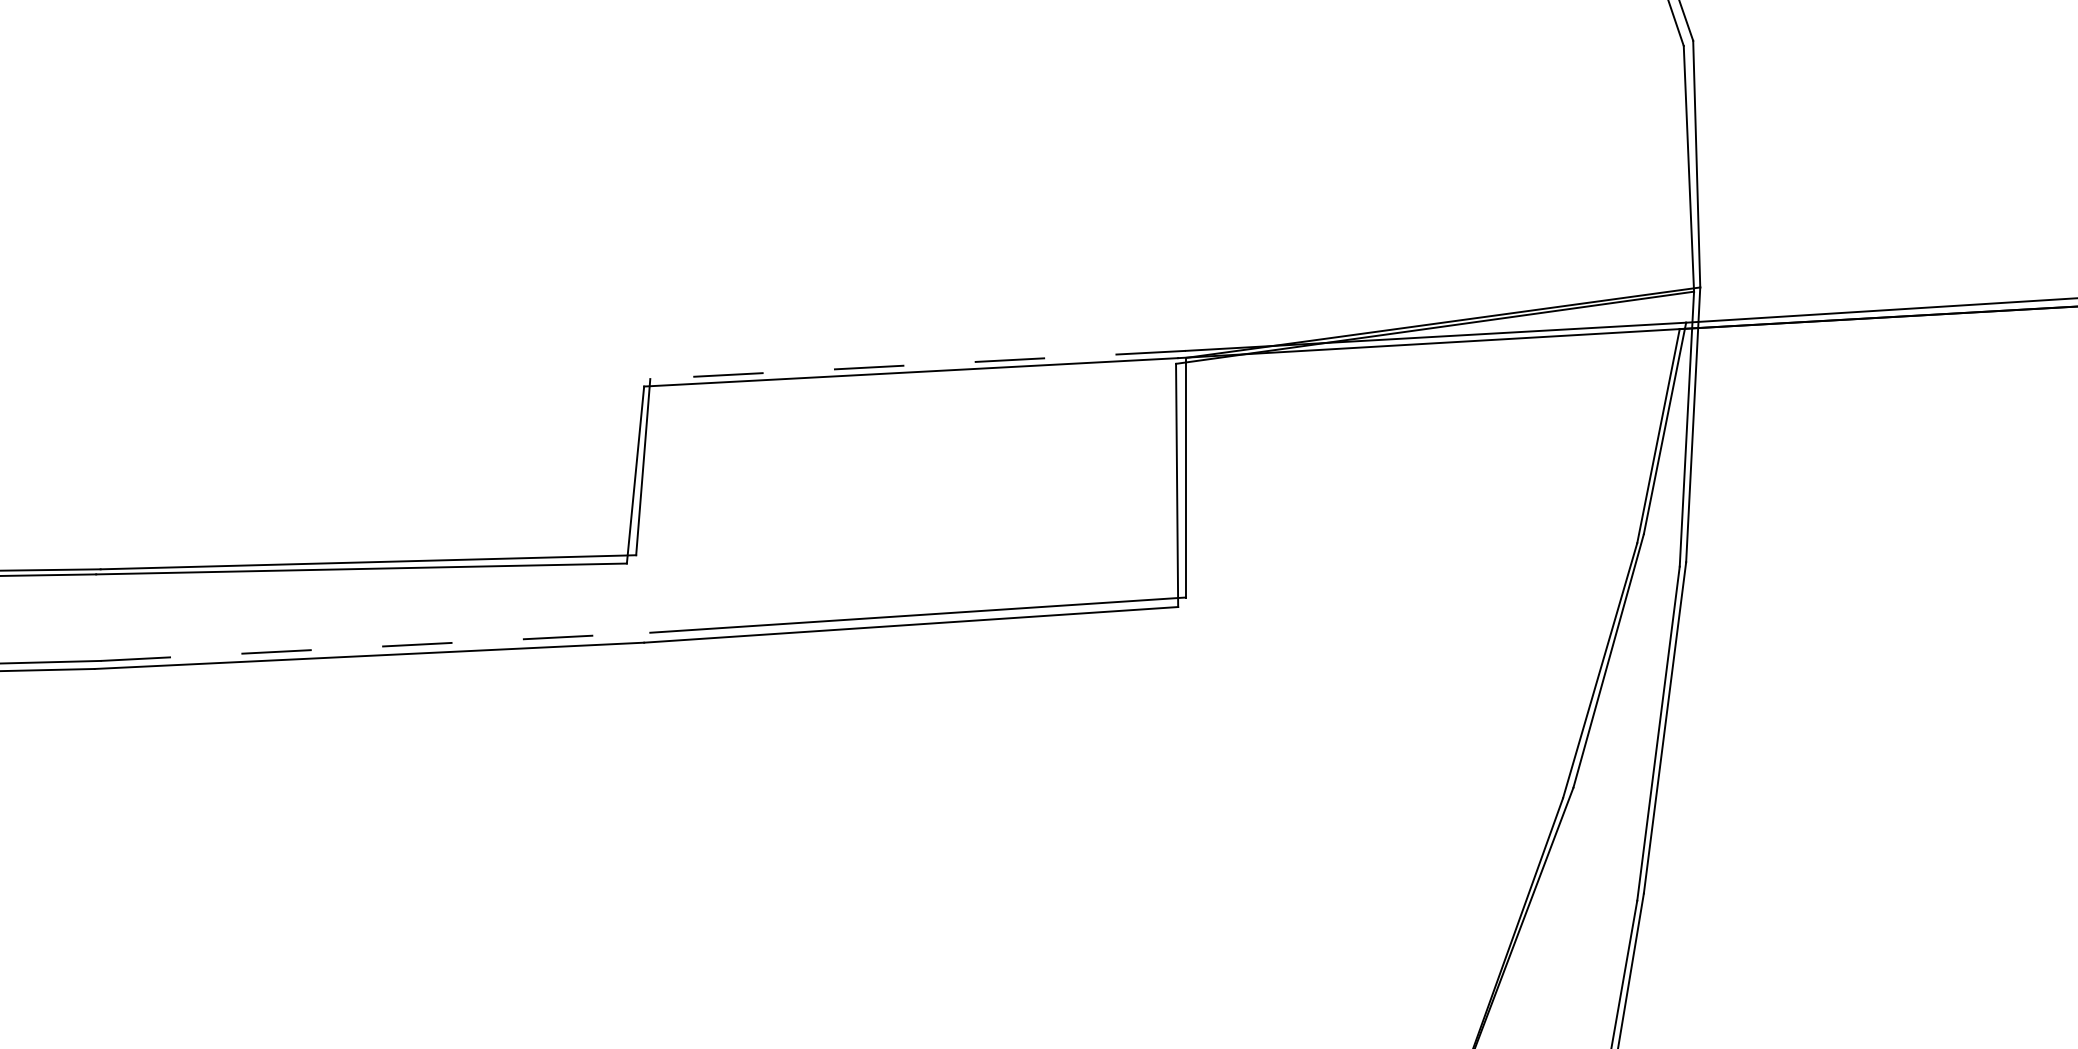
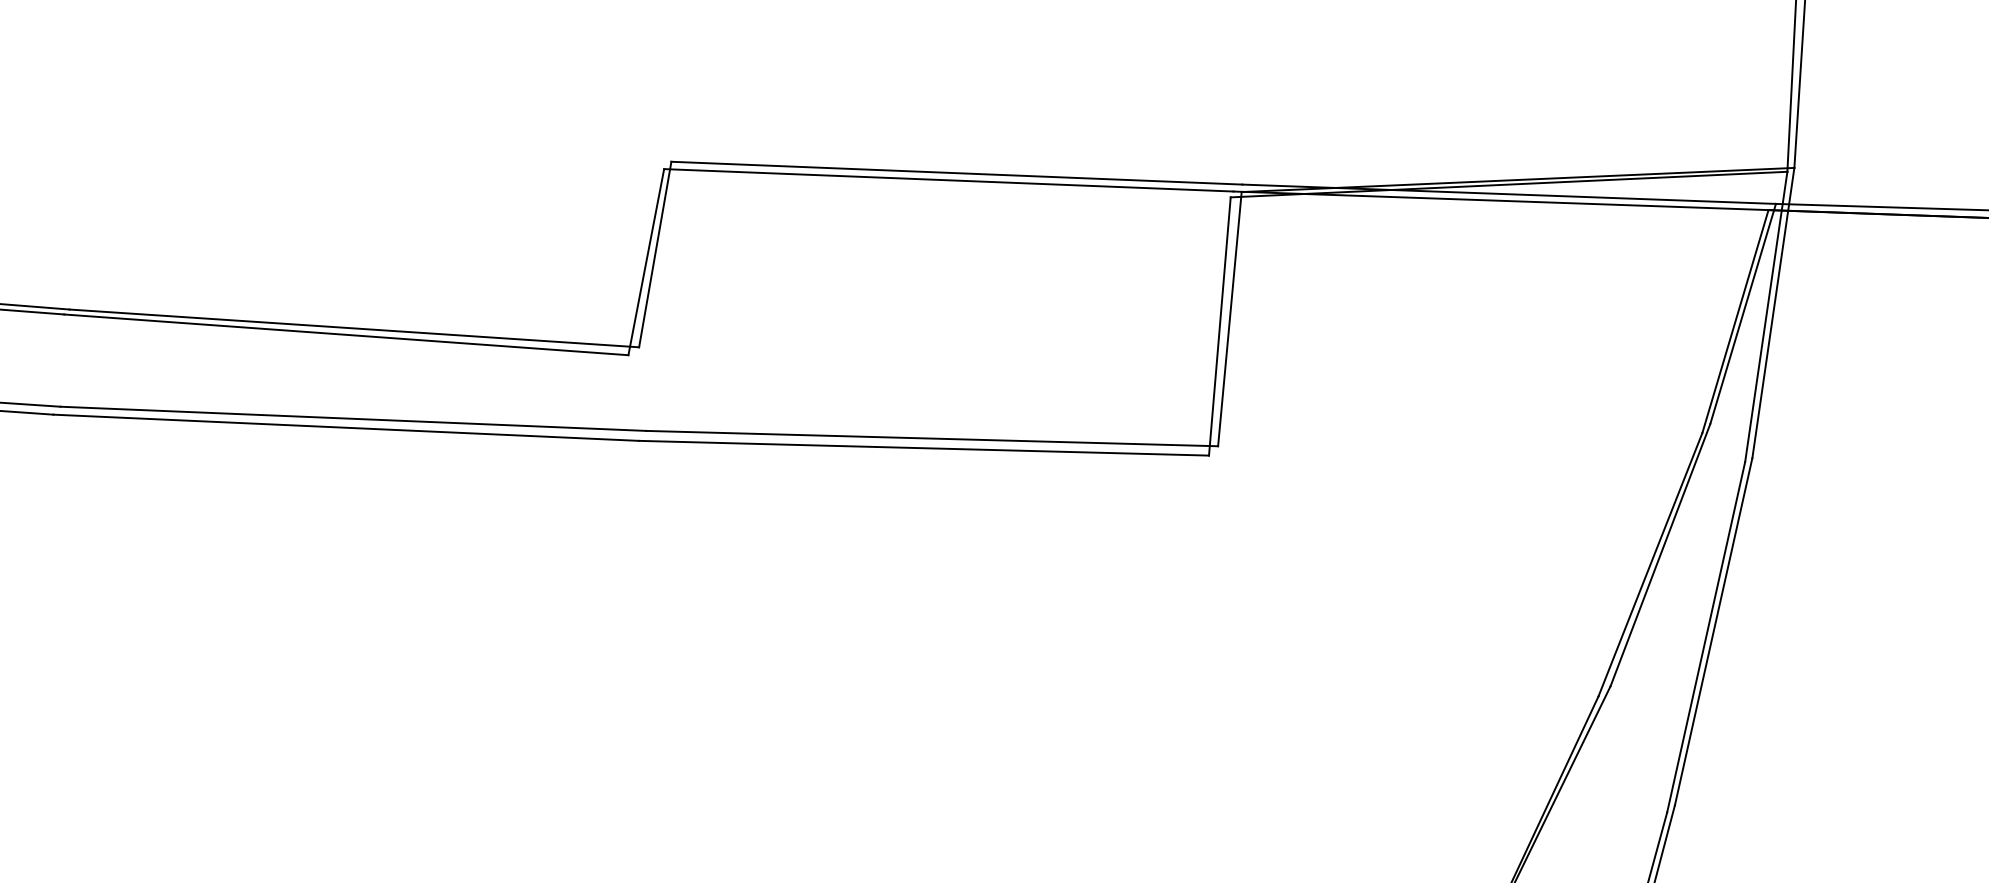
line: (917, 365) -> (956, 173), dashed -> solid
line: (375, 646) -> (353, 418), dashed -> solid

